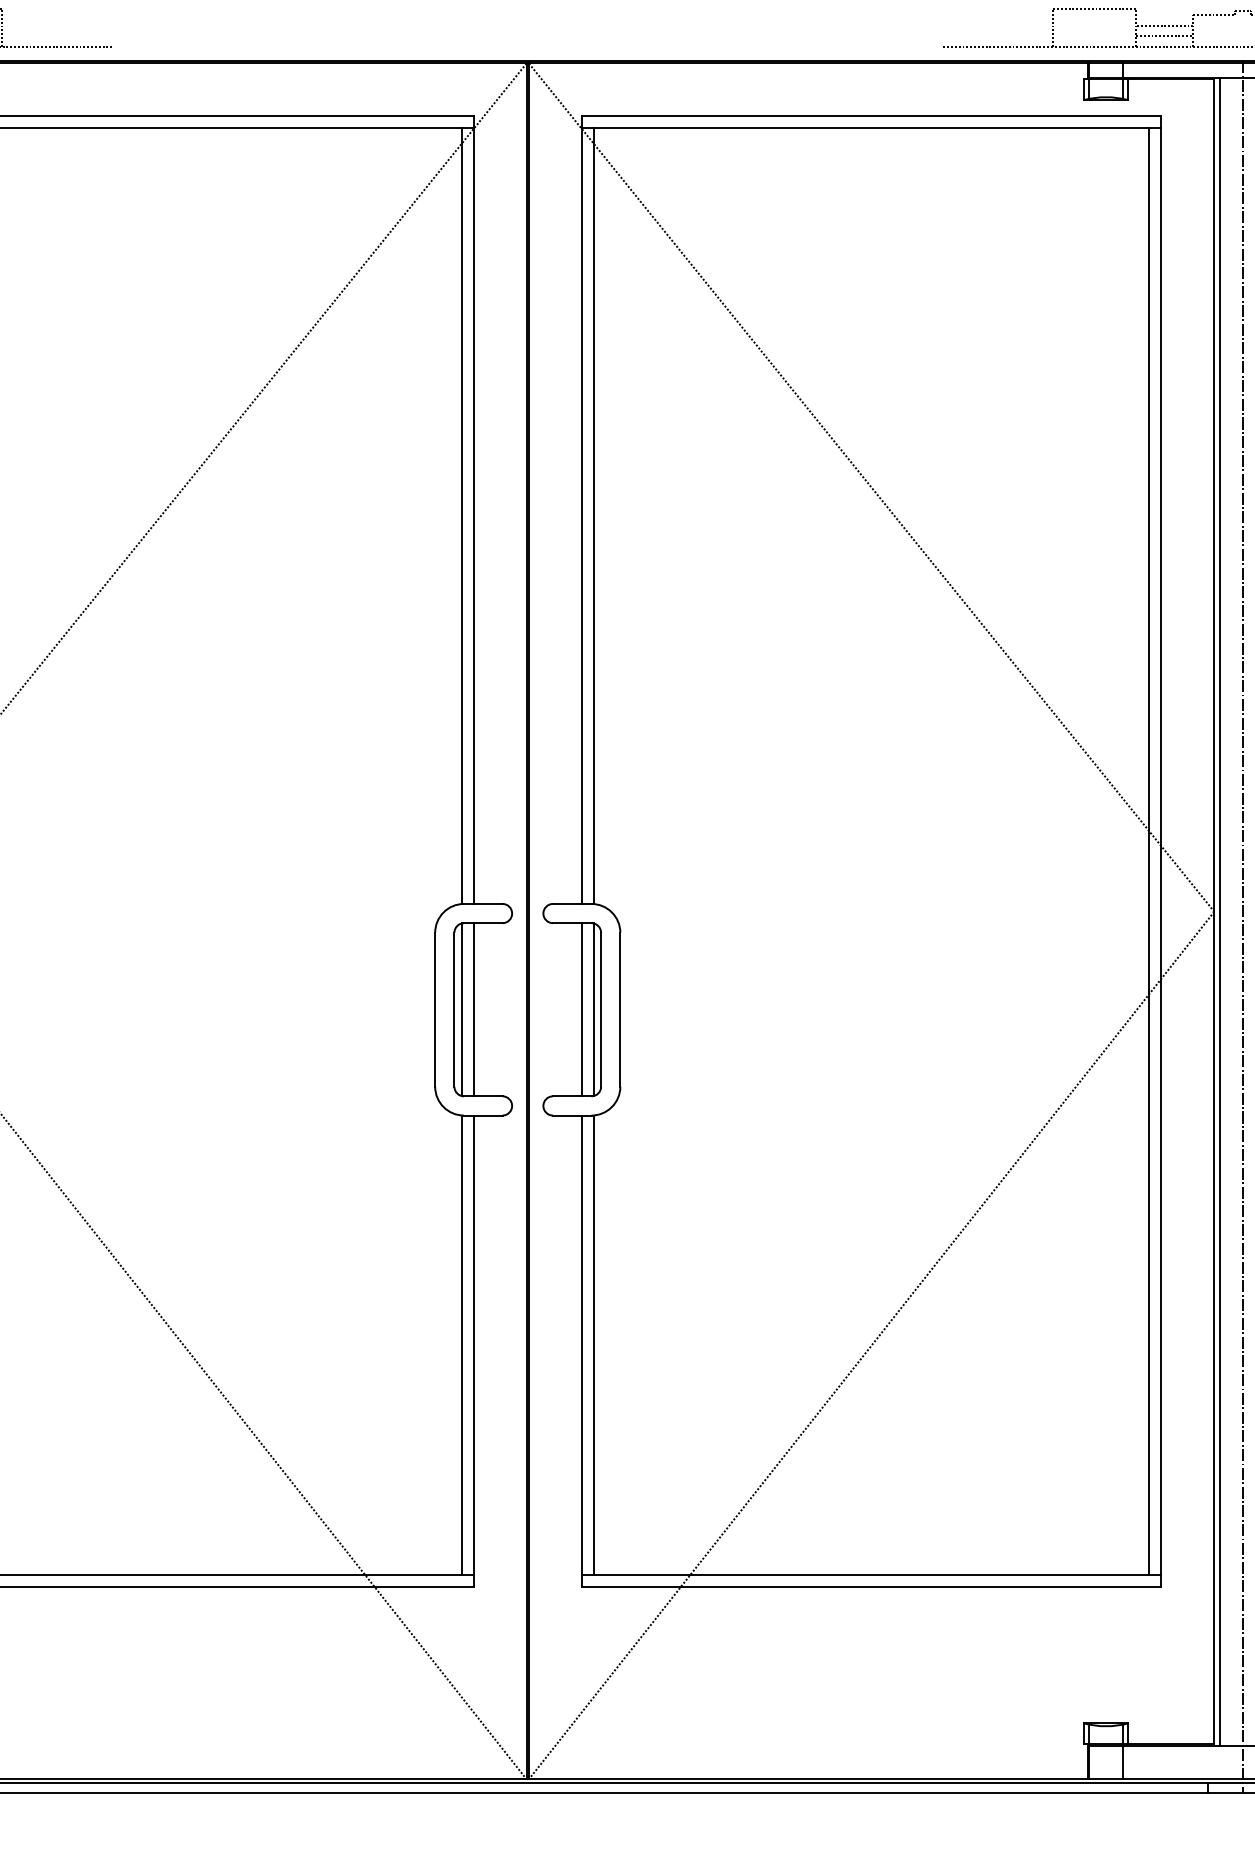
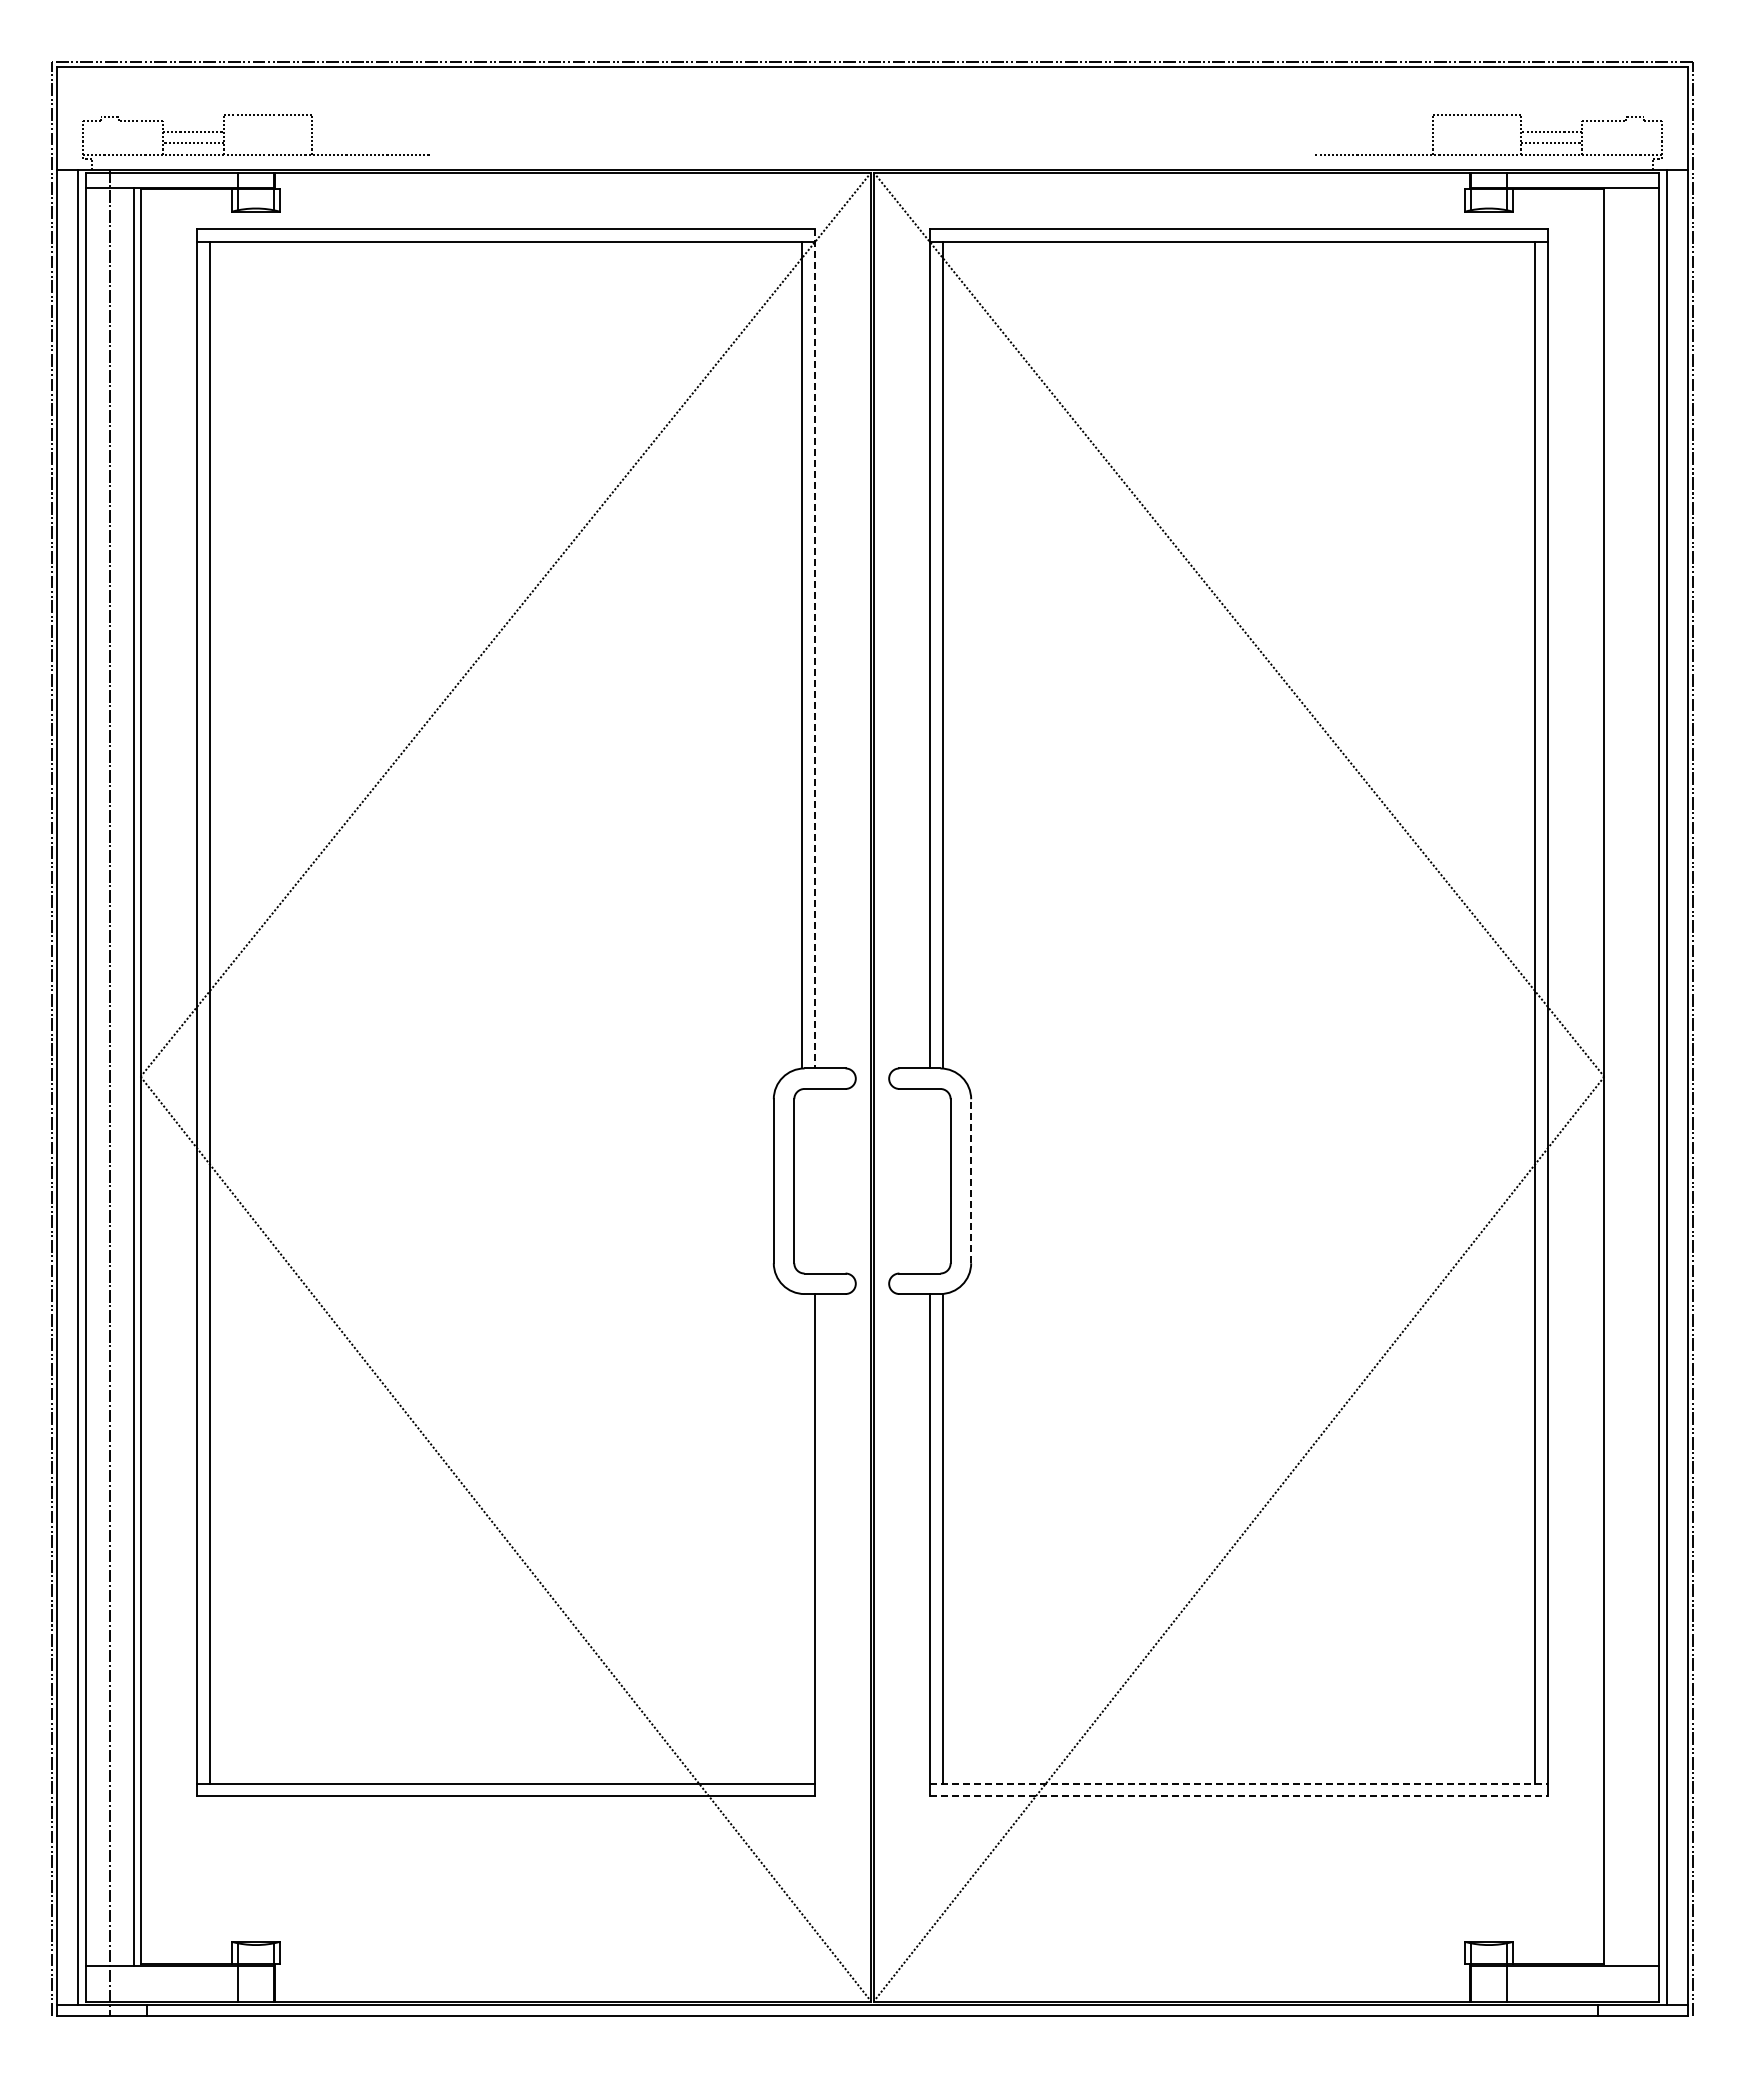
line: (473, 509) -> (814, 648), solid -> dashed
line: (1220, 911) -> (1610, 1076), removed
line: (1243, 926) -> (1635, 1092), removed
line: (461, 1009) -> (801, 1180), removed
line: (473, 1009) -> (814, 1180), removed
line: (582, 1009) -> (930, 1180), removed
line: (593, 1009) -> (942, 1180), removed
line: (620, 1009) -> (971, 1180), solid -> dashed
line: (461, 1344) -> (801, 1538), removed
line: (872, 1574) -> (1239, 1783), solid -> dashed
line: (872, 1586) -> (1239, 1796), solid -> dashed

